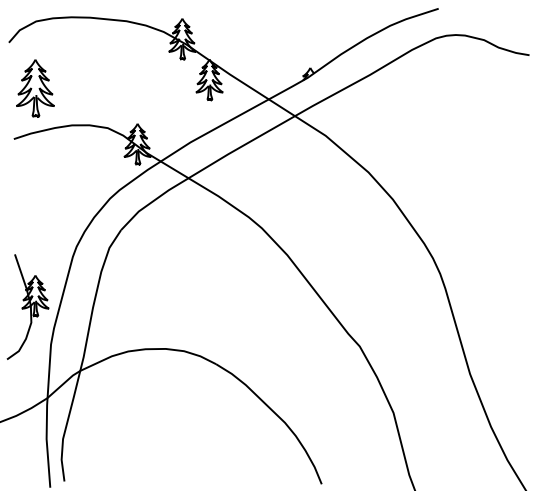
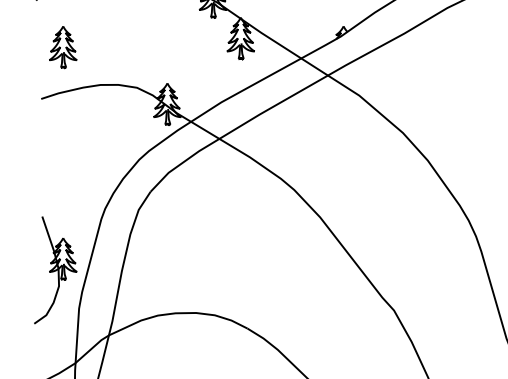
part: (35, 88) -> (63, 47), size x0.71

